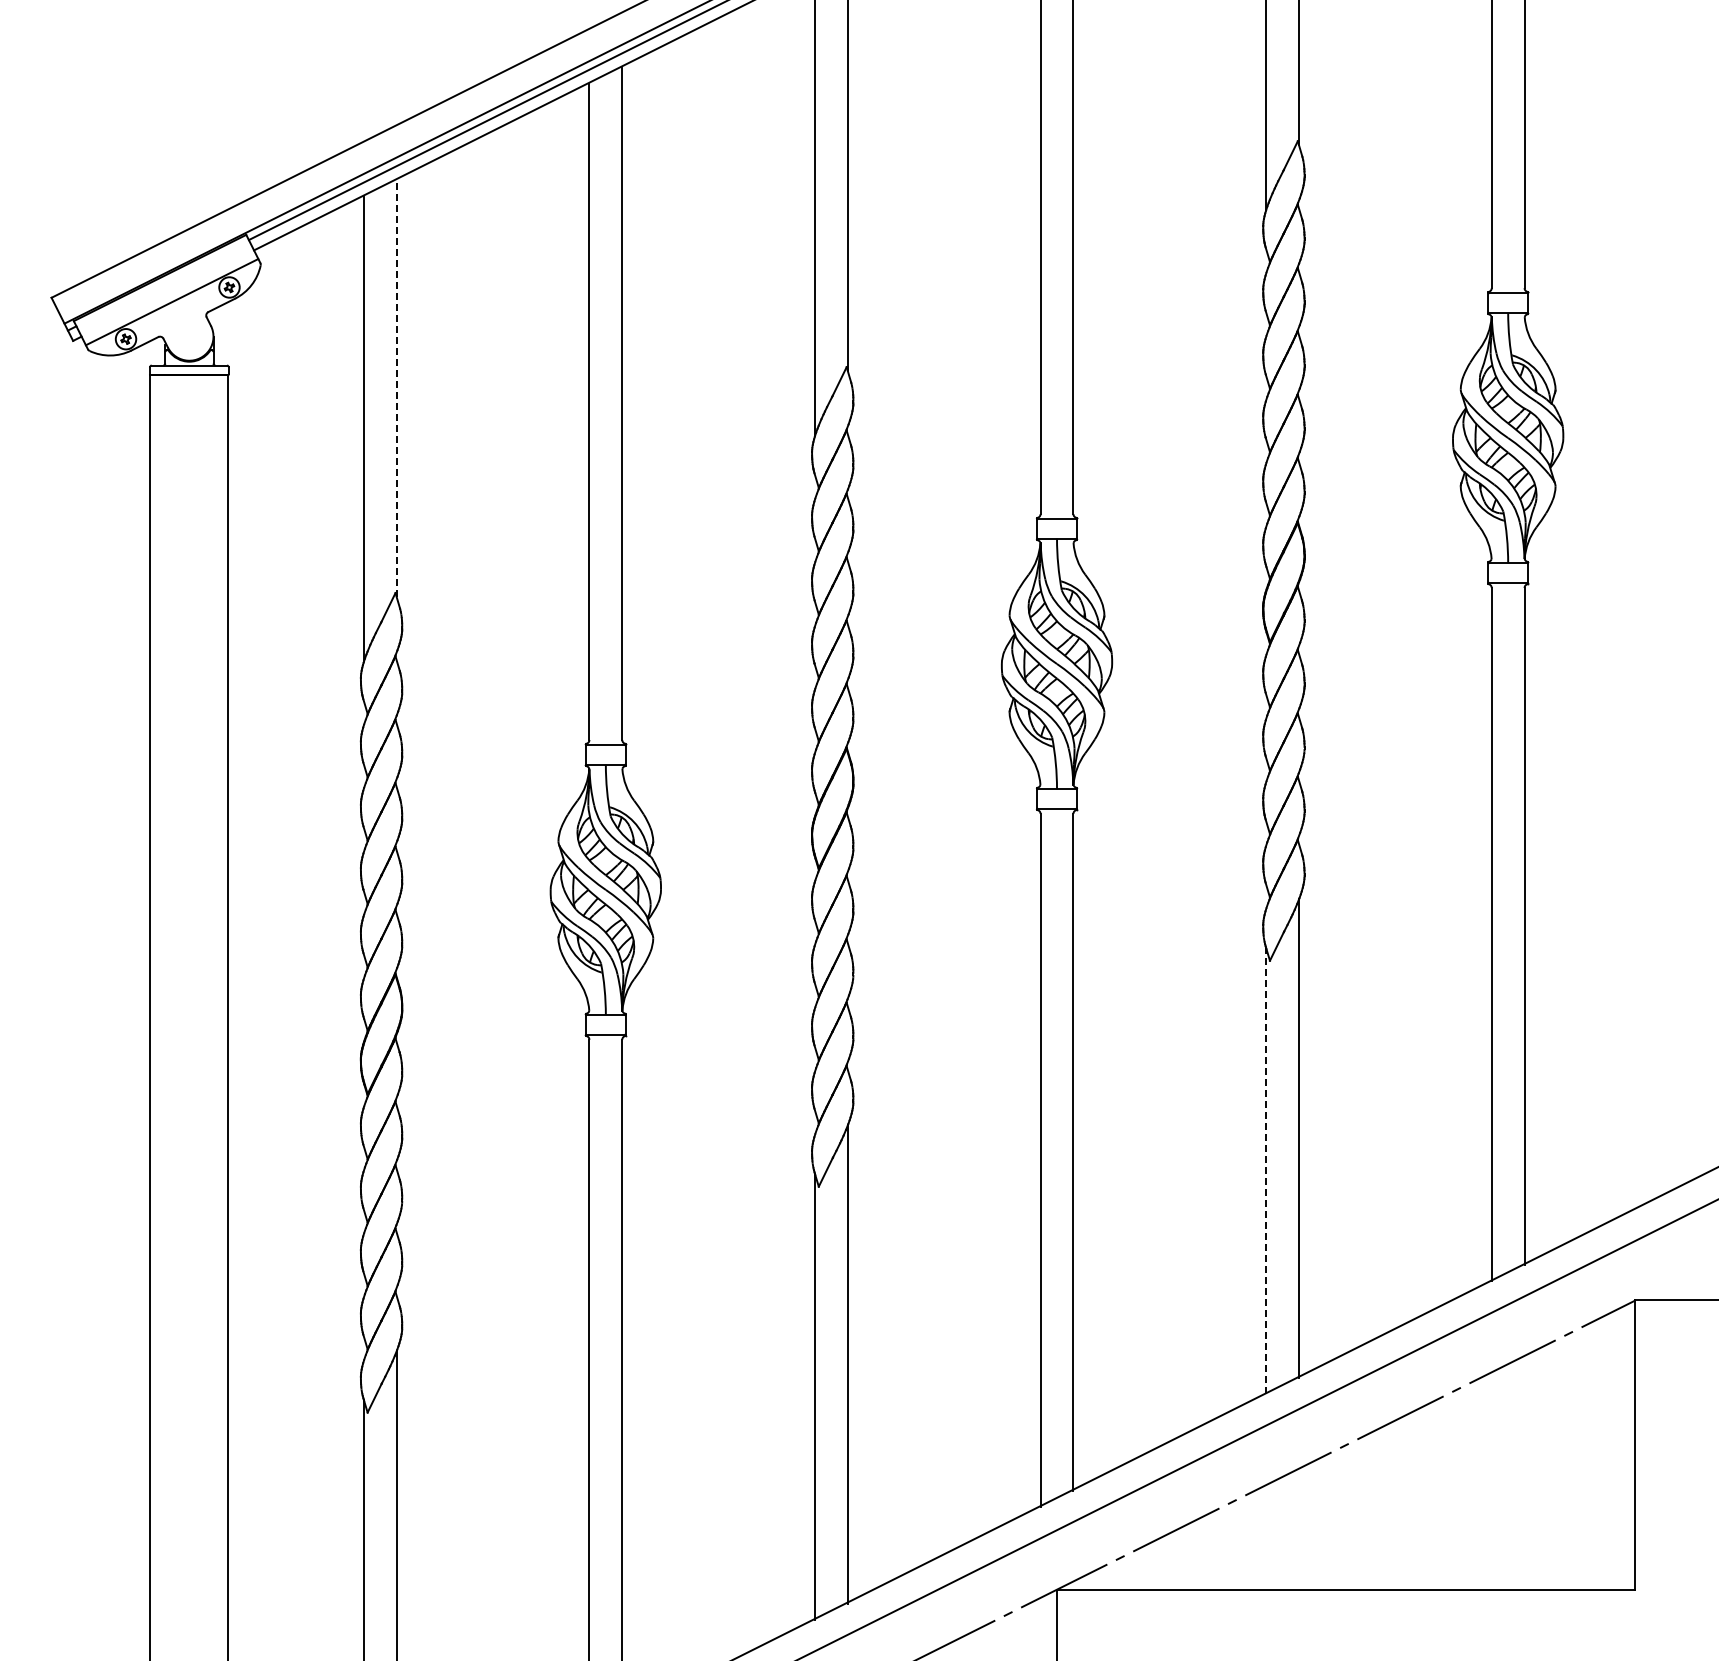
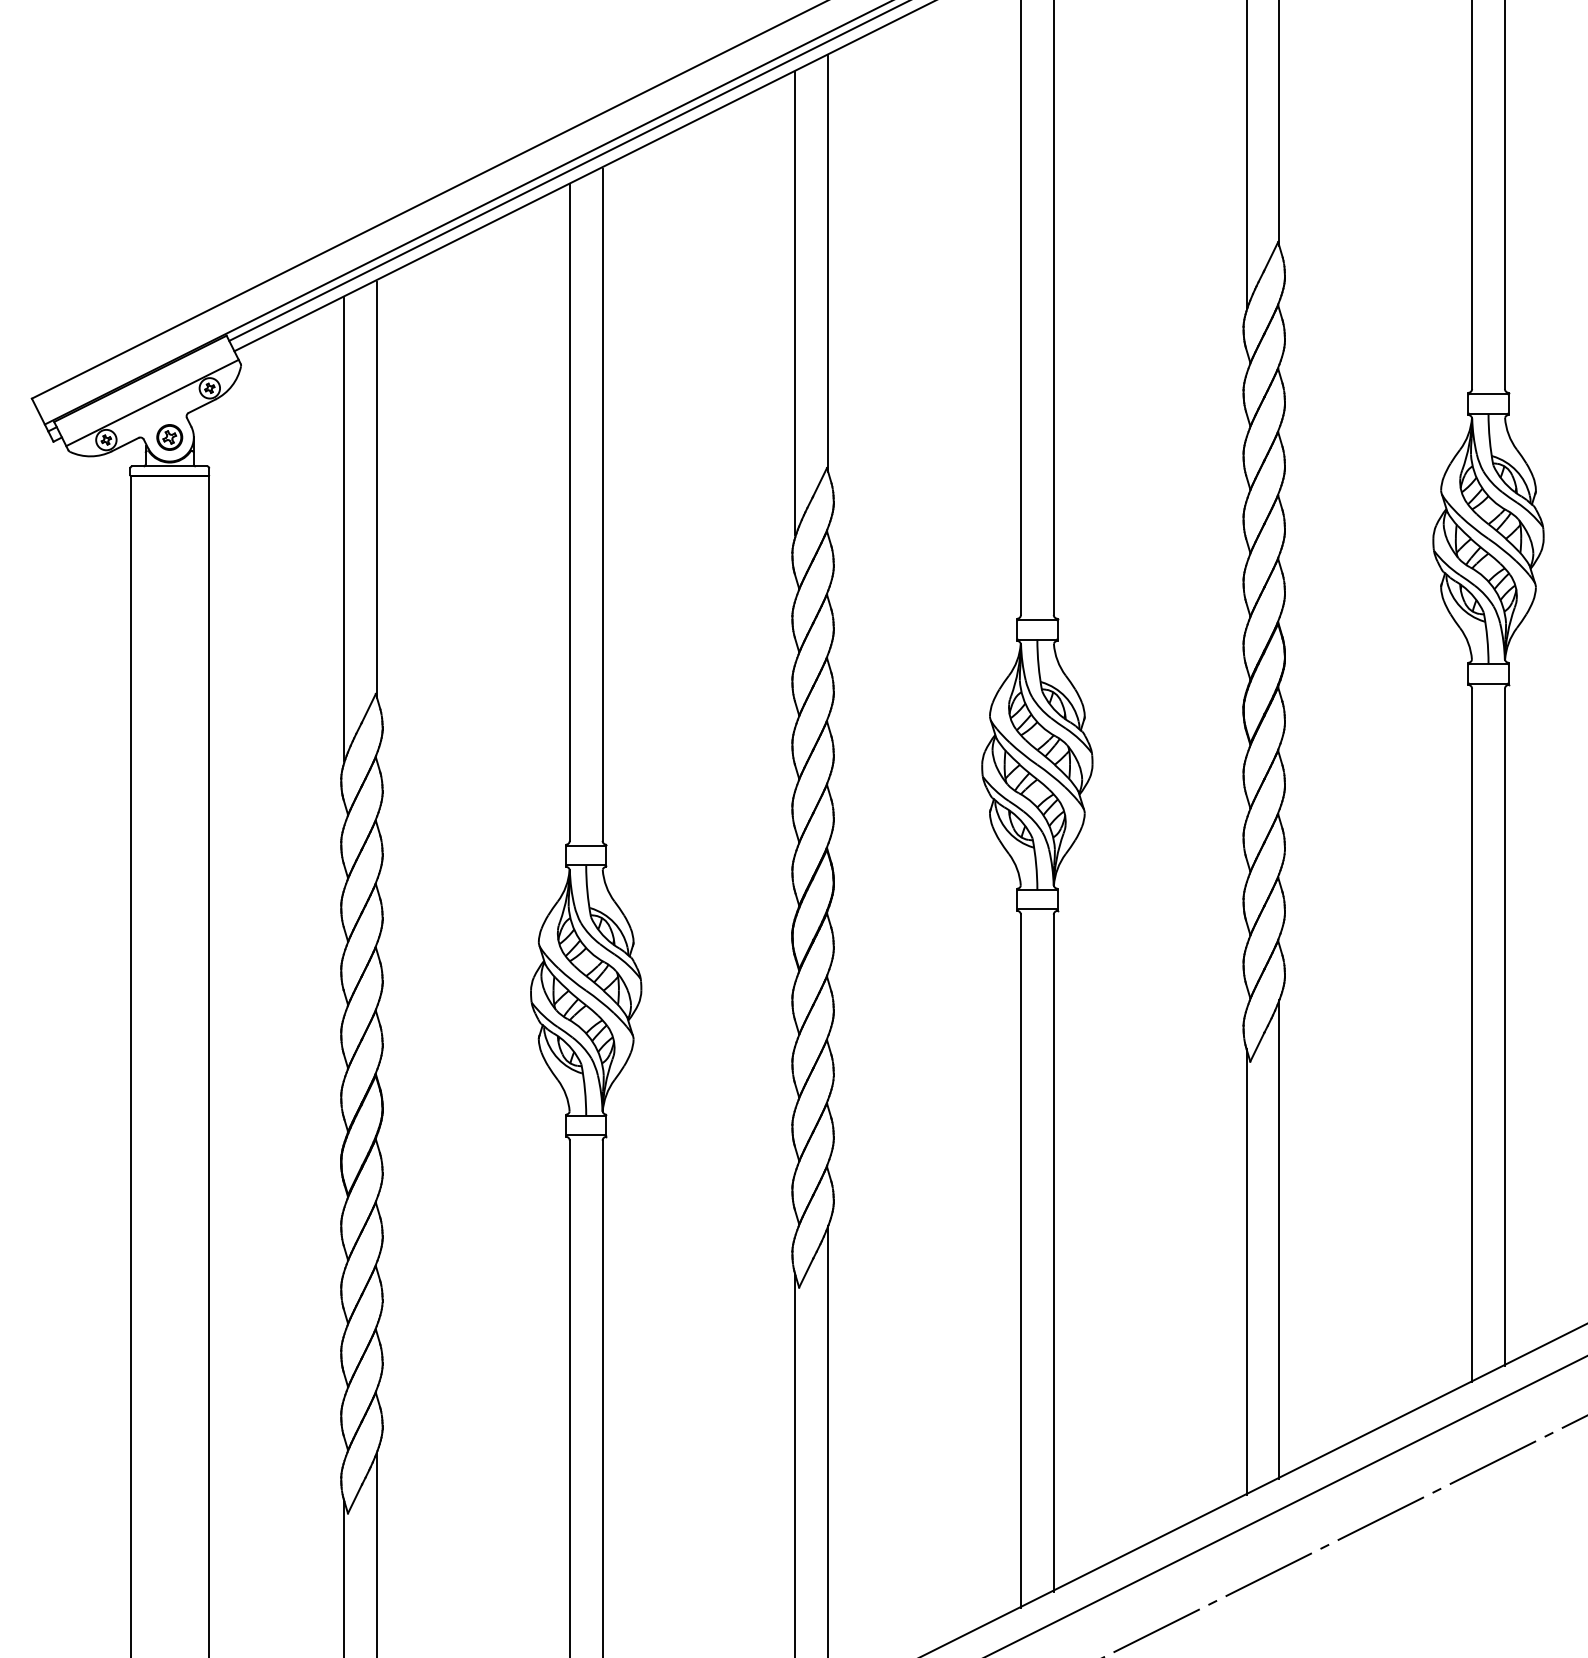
part: (189, 336) -> (169, 437), added
line: (396, 388) -> (376, 489), dashed -> solid
line: (1266, 1170) -> (1246, 1271), dashed -> solid

